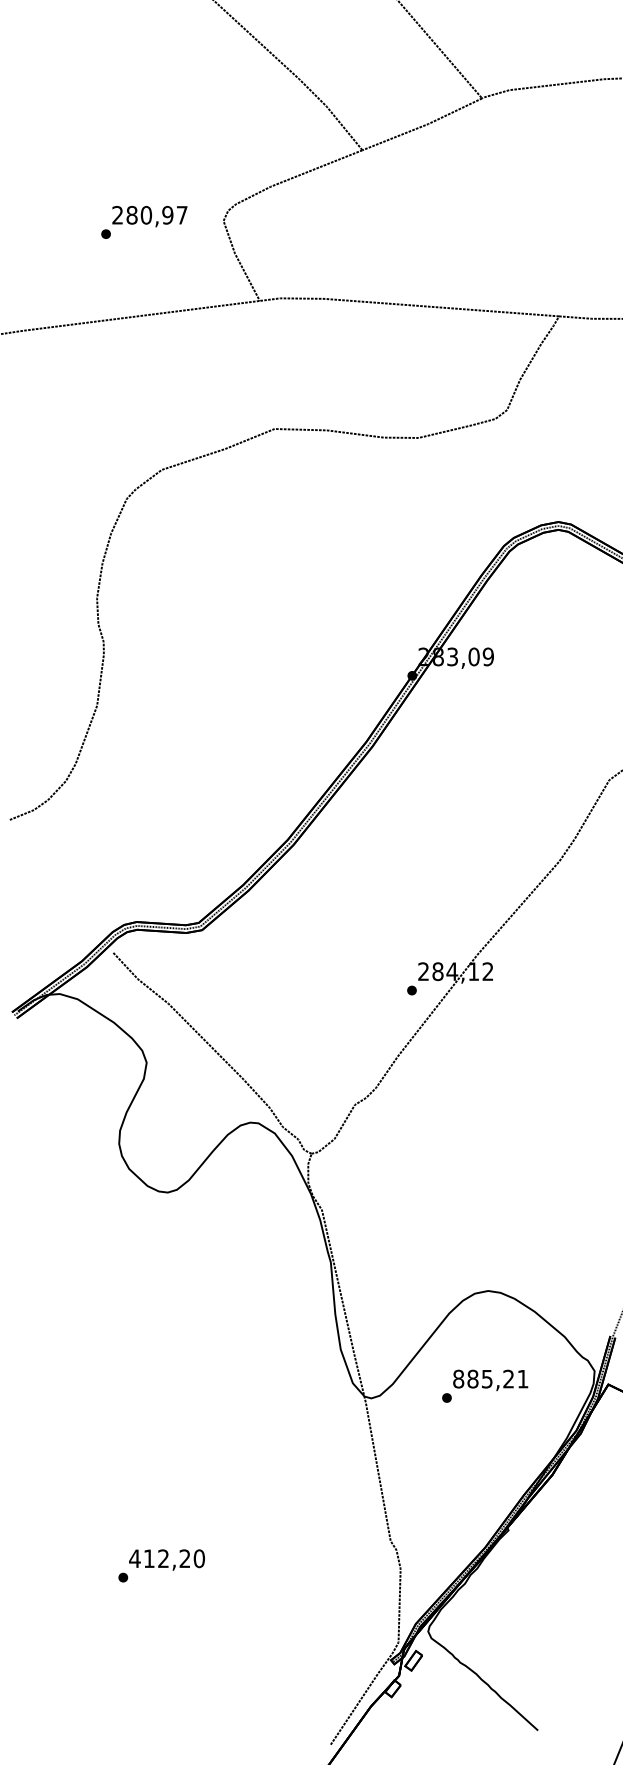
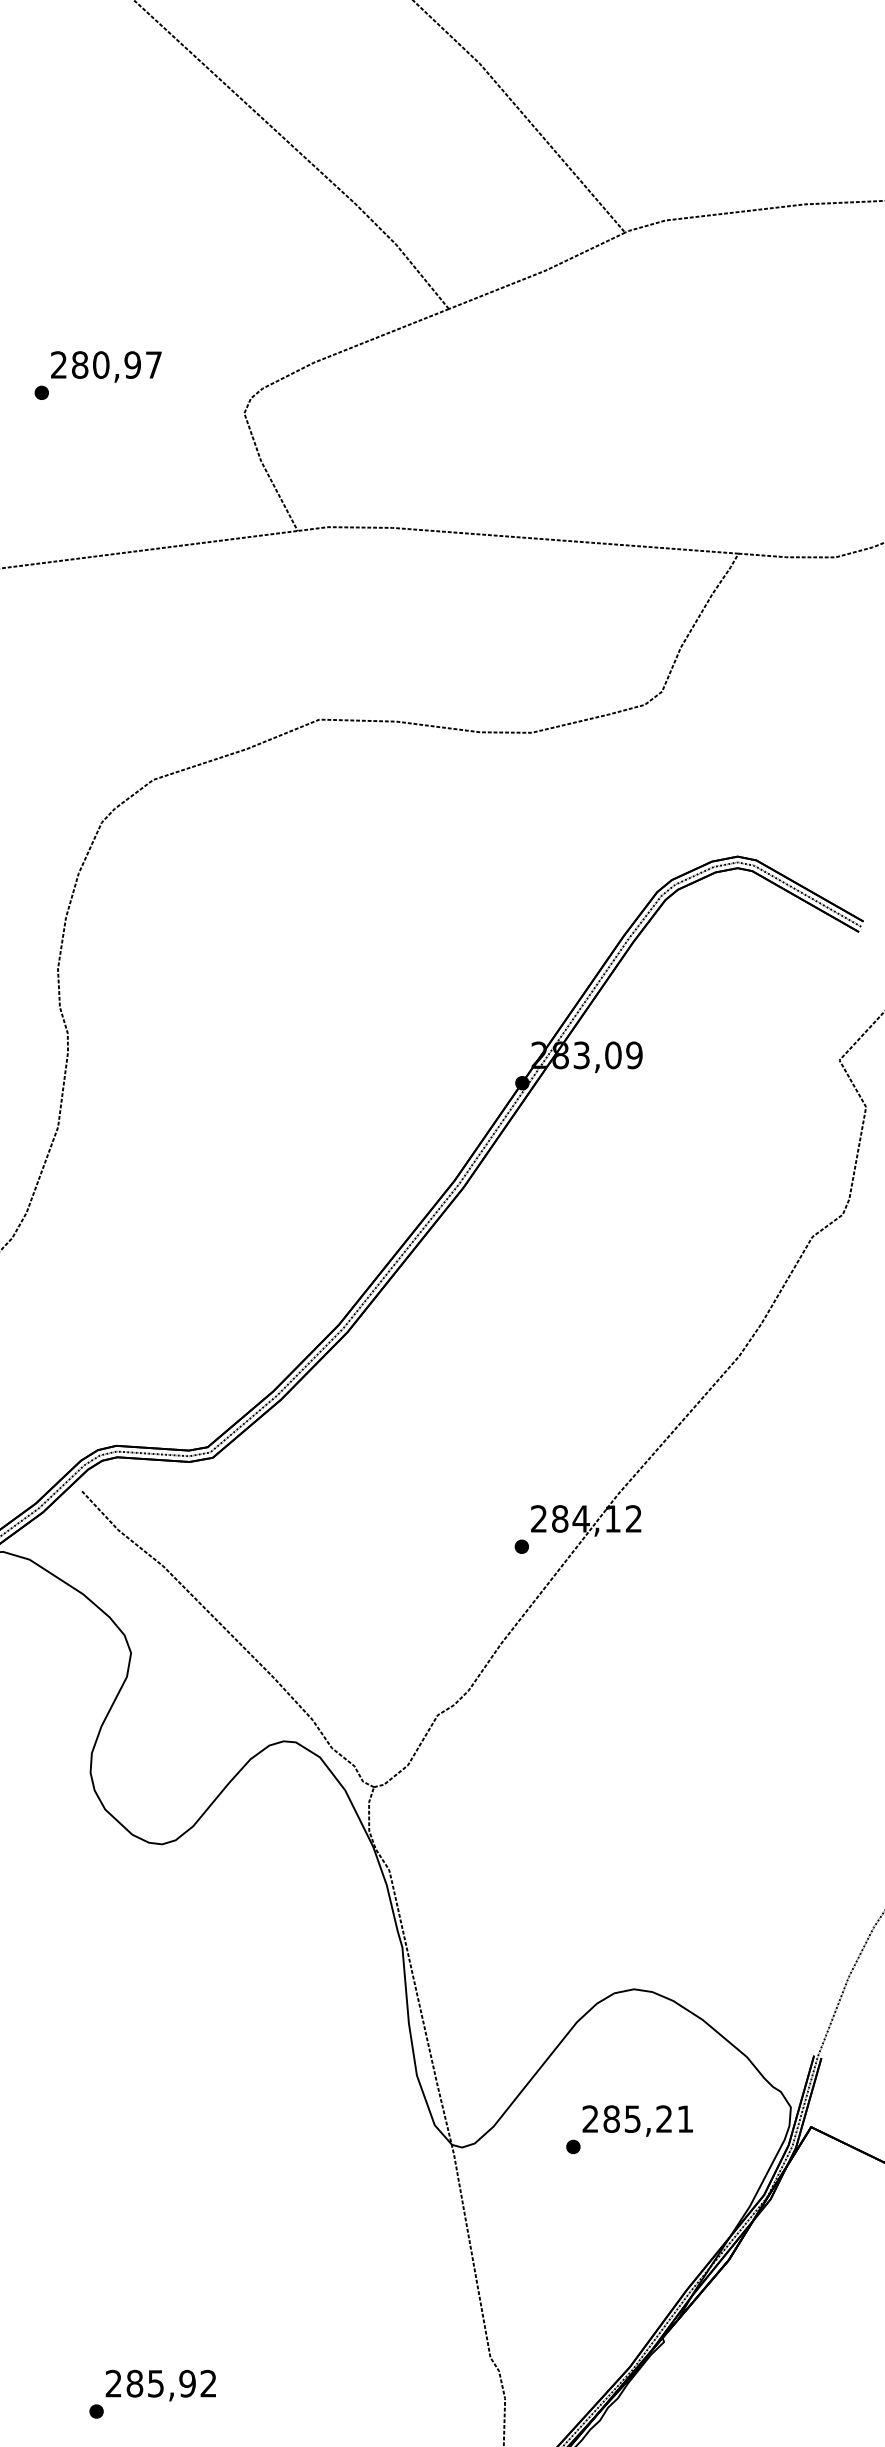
text: (144, 222) -> (98, 375), moved
text: (458, 1378) -> (590, 2118), 885,21 -> 285,21
text: (166, 1558) -> (160, 2383), 412,20 -> 285,92

